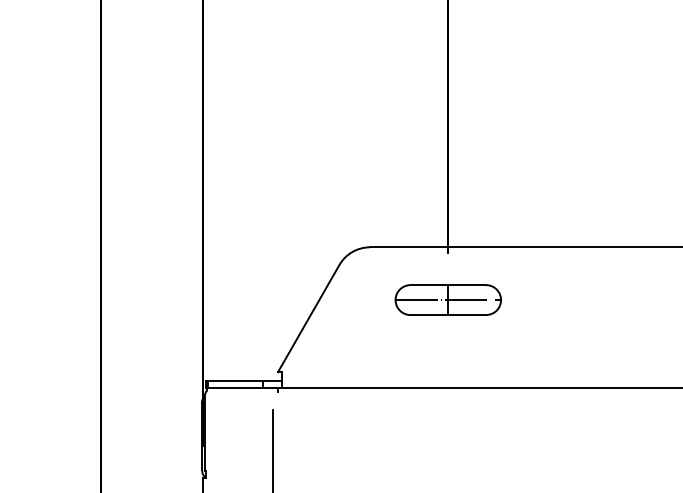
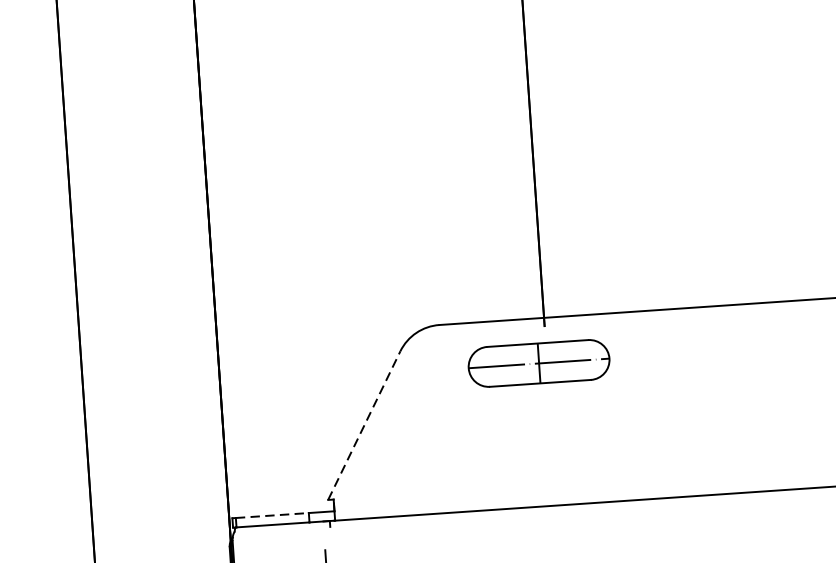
part: (447, 299) -> (537, 362), moved
line: (308, 318) -> (363, 425), solid -> dashed
line: (236, 380) -> (273, 514), solid -> dashed

